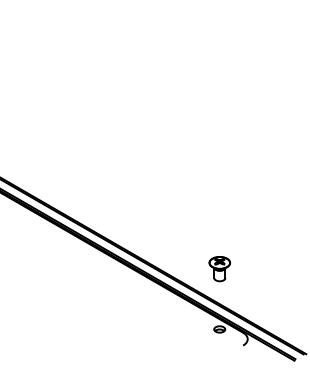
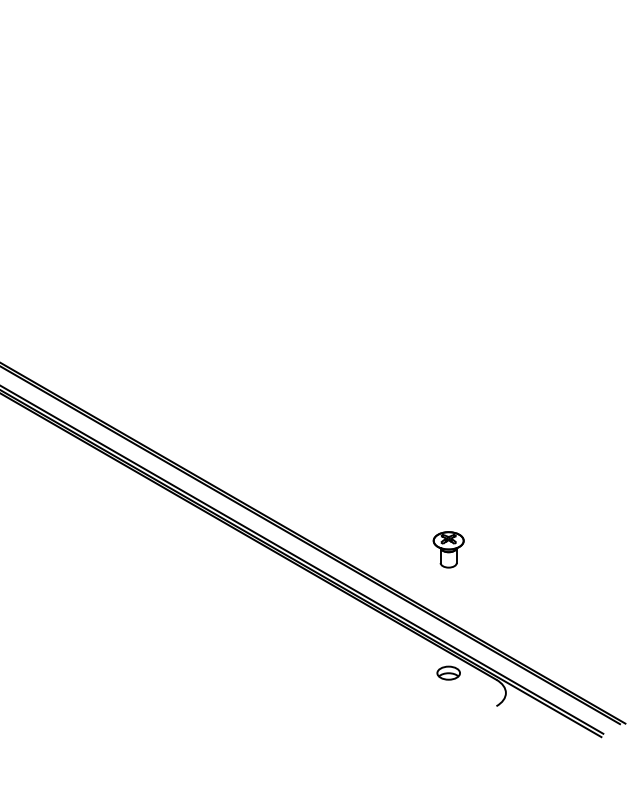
part: (219, 268) -> (448, 548), size x0.71

